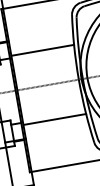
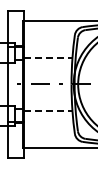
line: (42, 49) -> (48, 57), solid -> dashed
line: (55, 119) -> (48, 111), solid -> dashed

